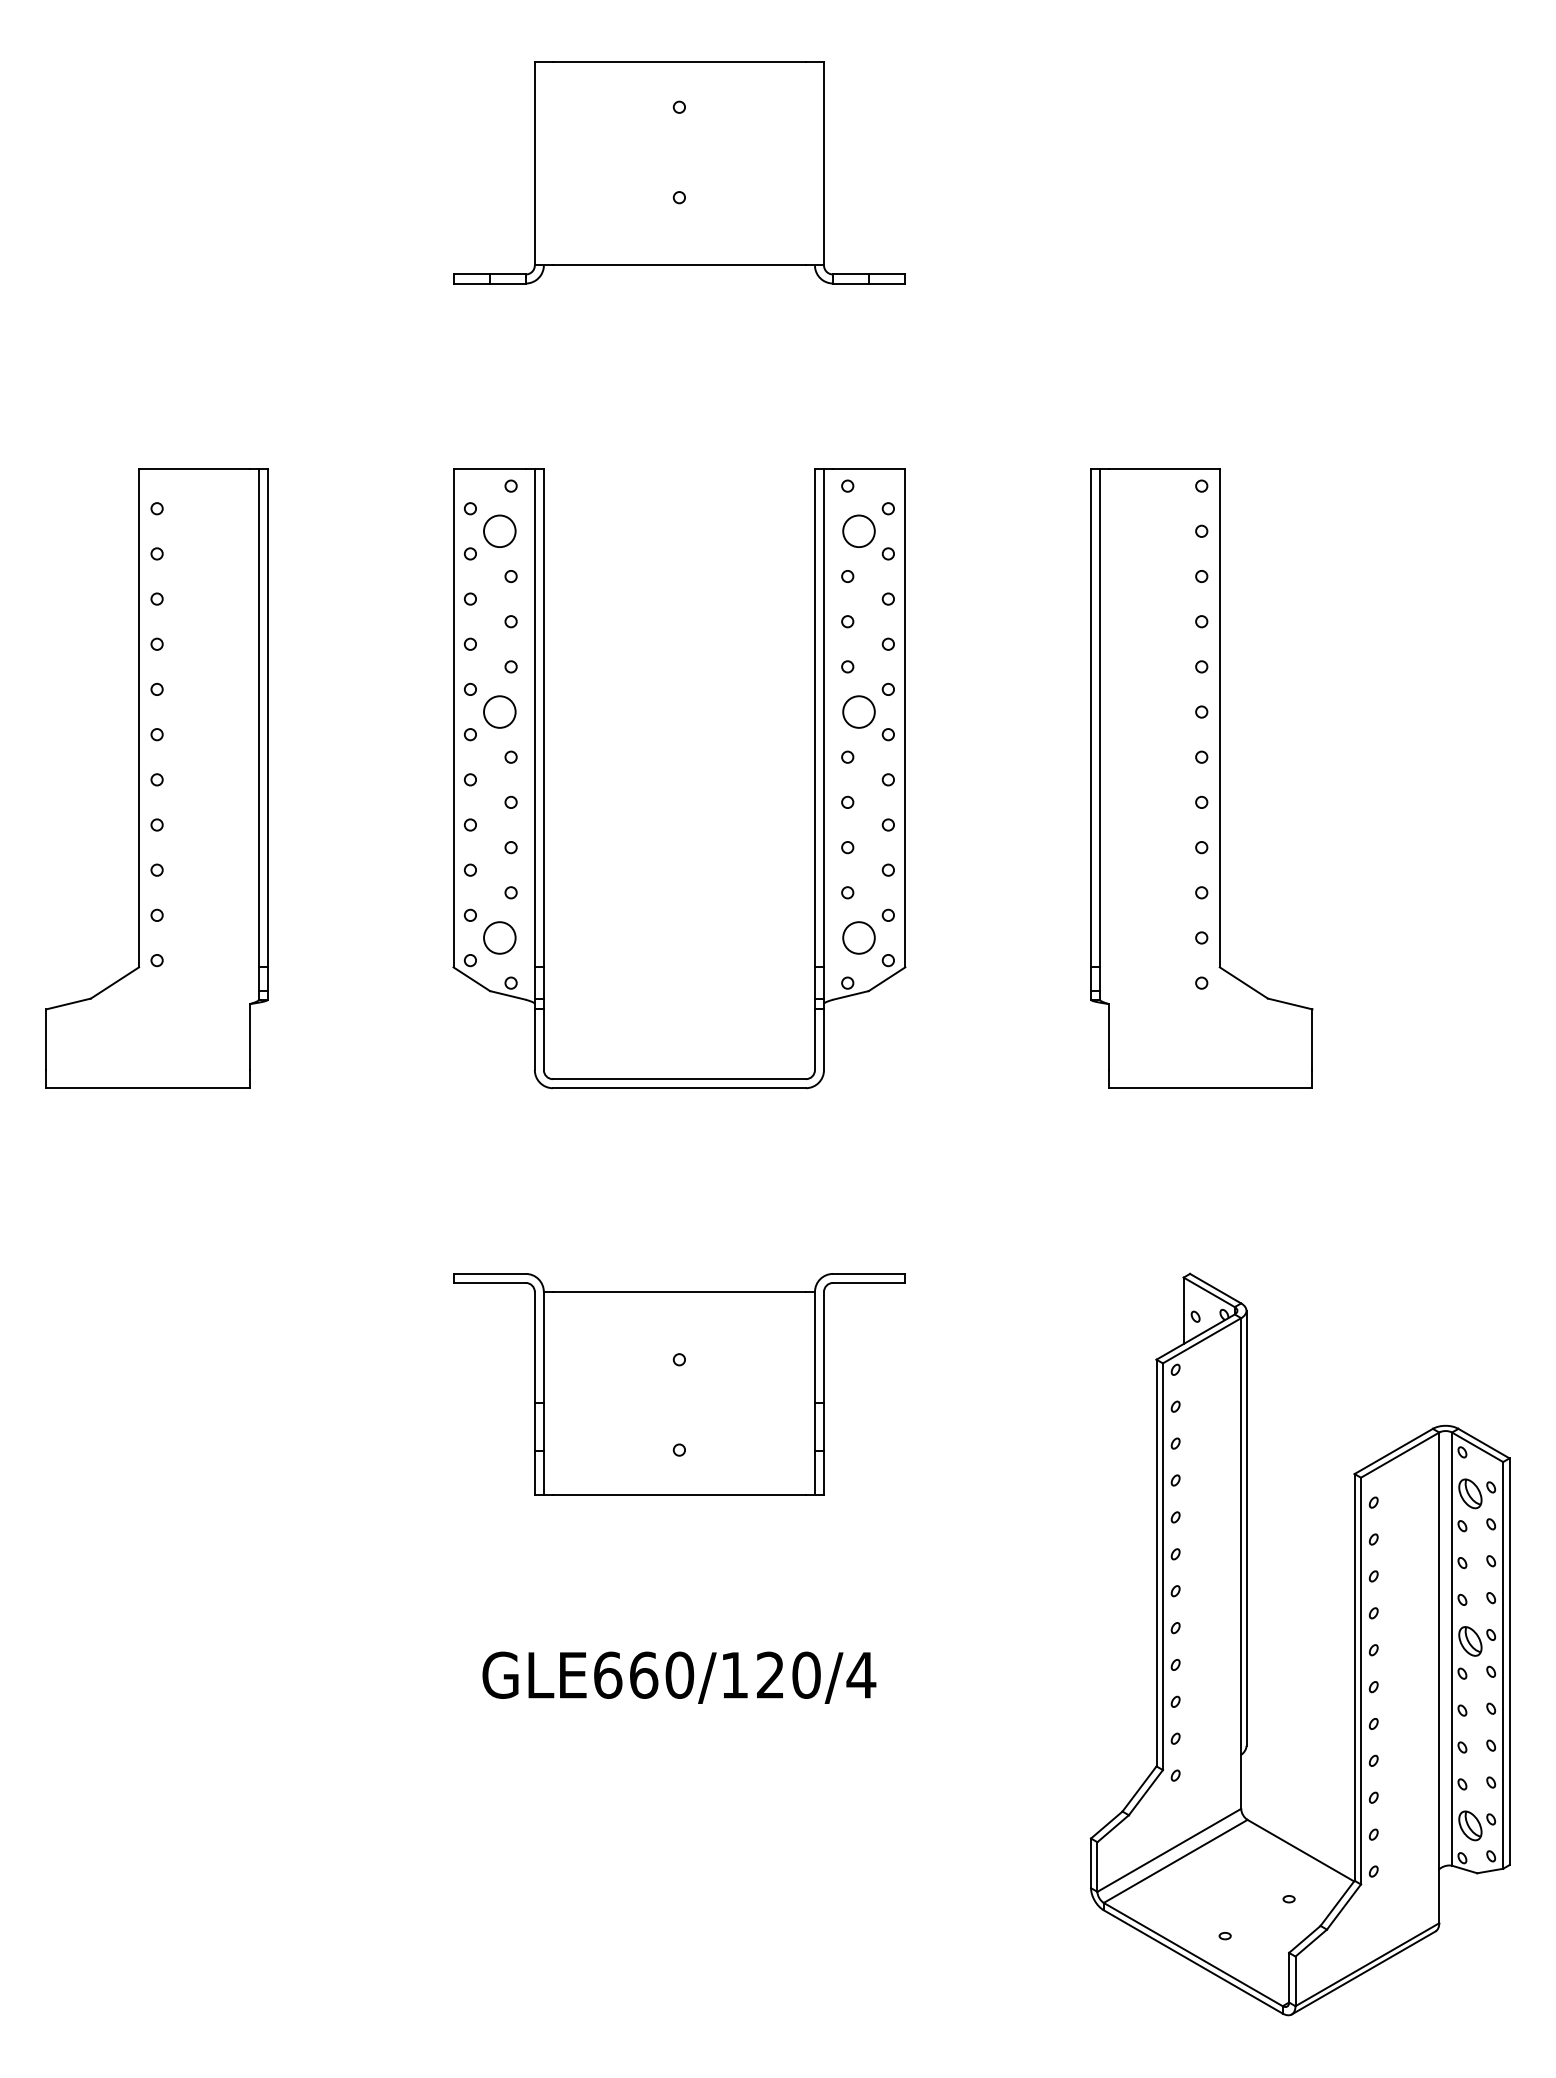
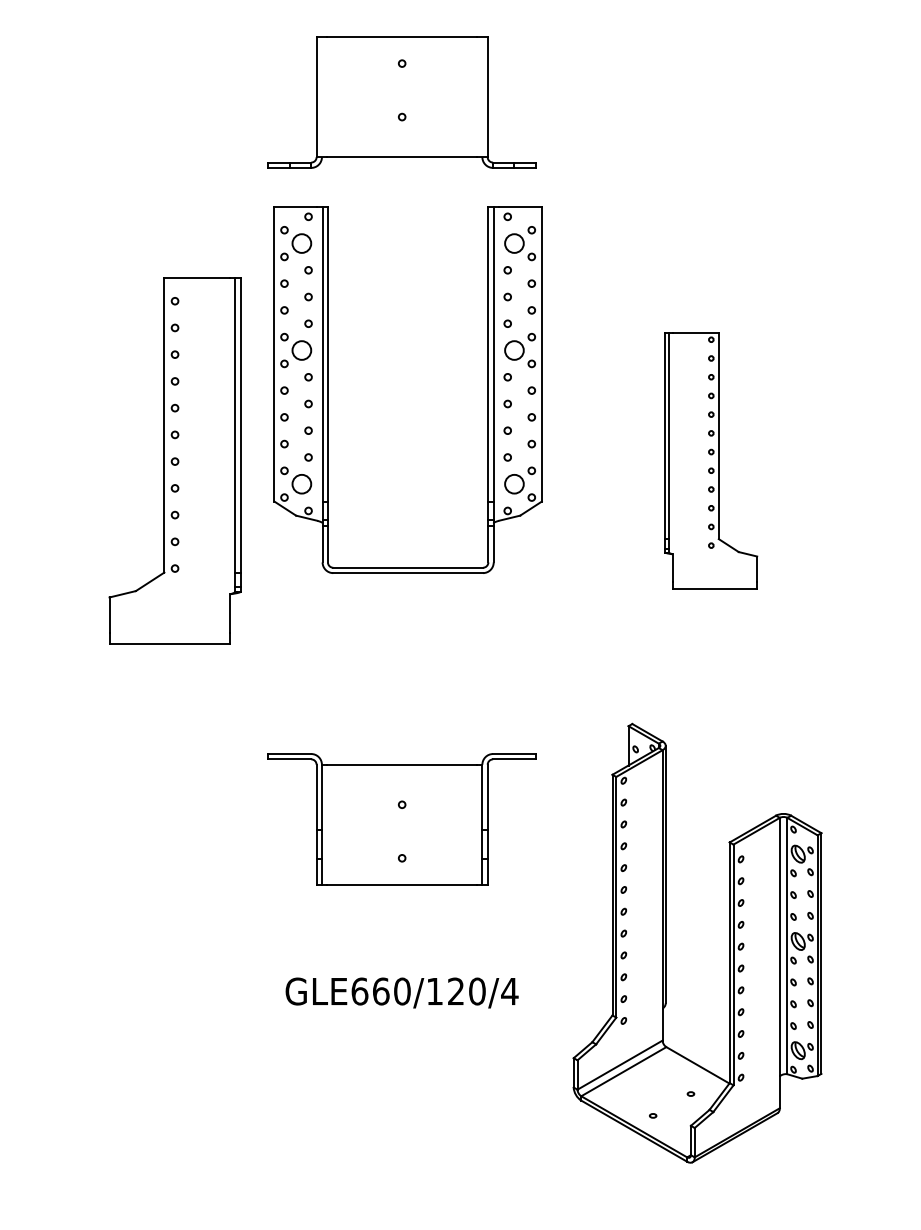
part: (156, 777) -> (174, 460), moved
part: (544, 777) -> (328, 389), moved
part: (1202, 777) -> (711, 460), size x0.7
part: (1247, 1643) -> (666, 942), moved

